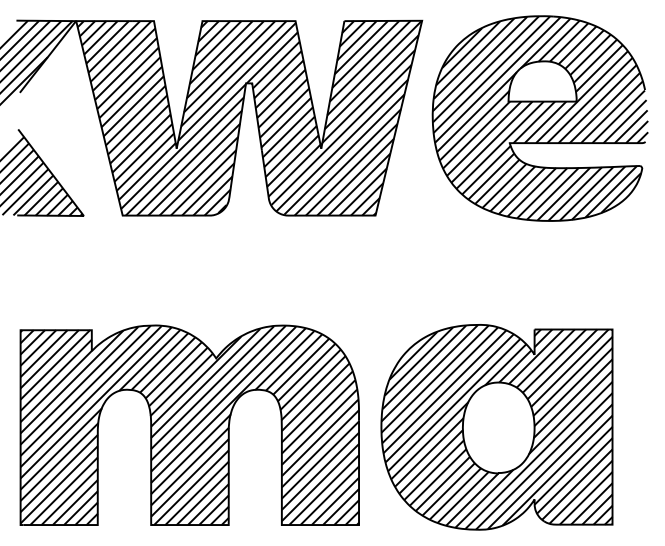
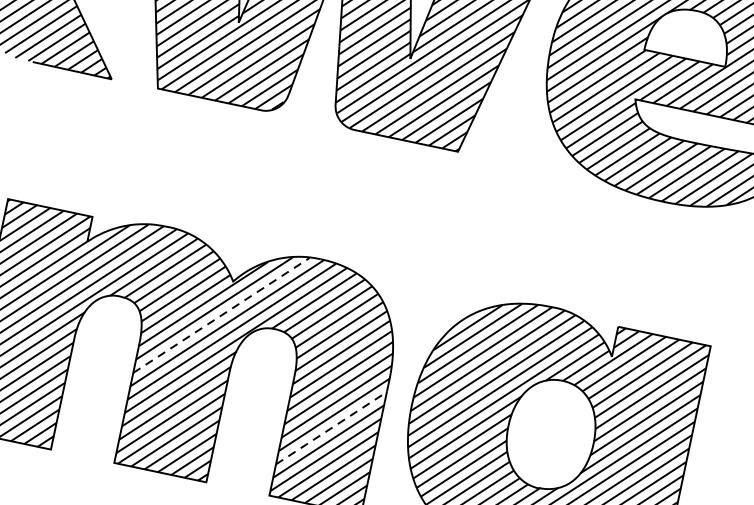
line: (212, 387) -> (221, 315), solid -> dashed
line: (320, 460) -> (331, 428), solid -> dashed

